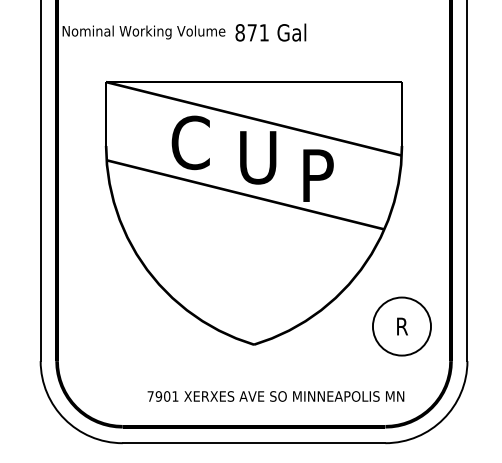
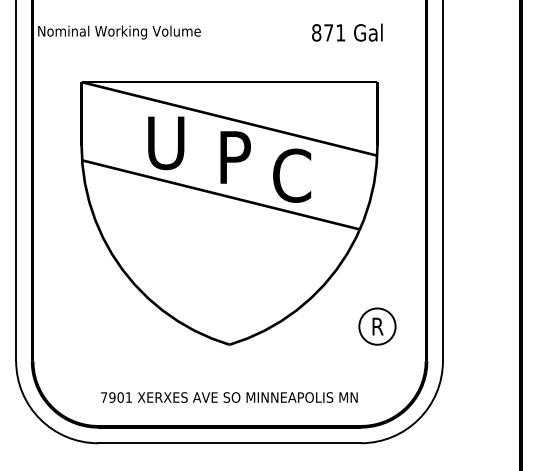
text: (271, 32) -> (347, 32), moved
text: (191, 142) -> (166, 142), C -> U
text: (258, 157) -> (233, 157), U -> P
text: (317, 175) -> (292, 175), P -> C
circle: (402, 326) -> (377, 326), size x0.62
text: (276, 396) -> (229, 397), moved

